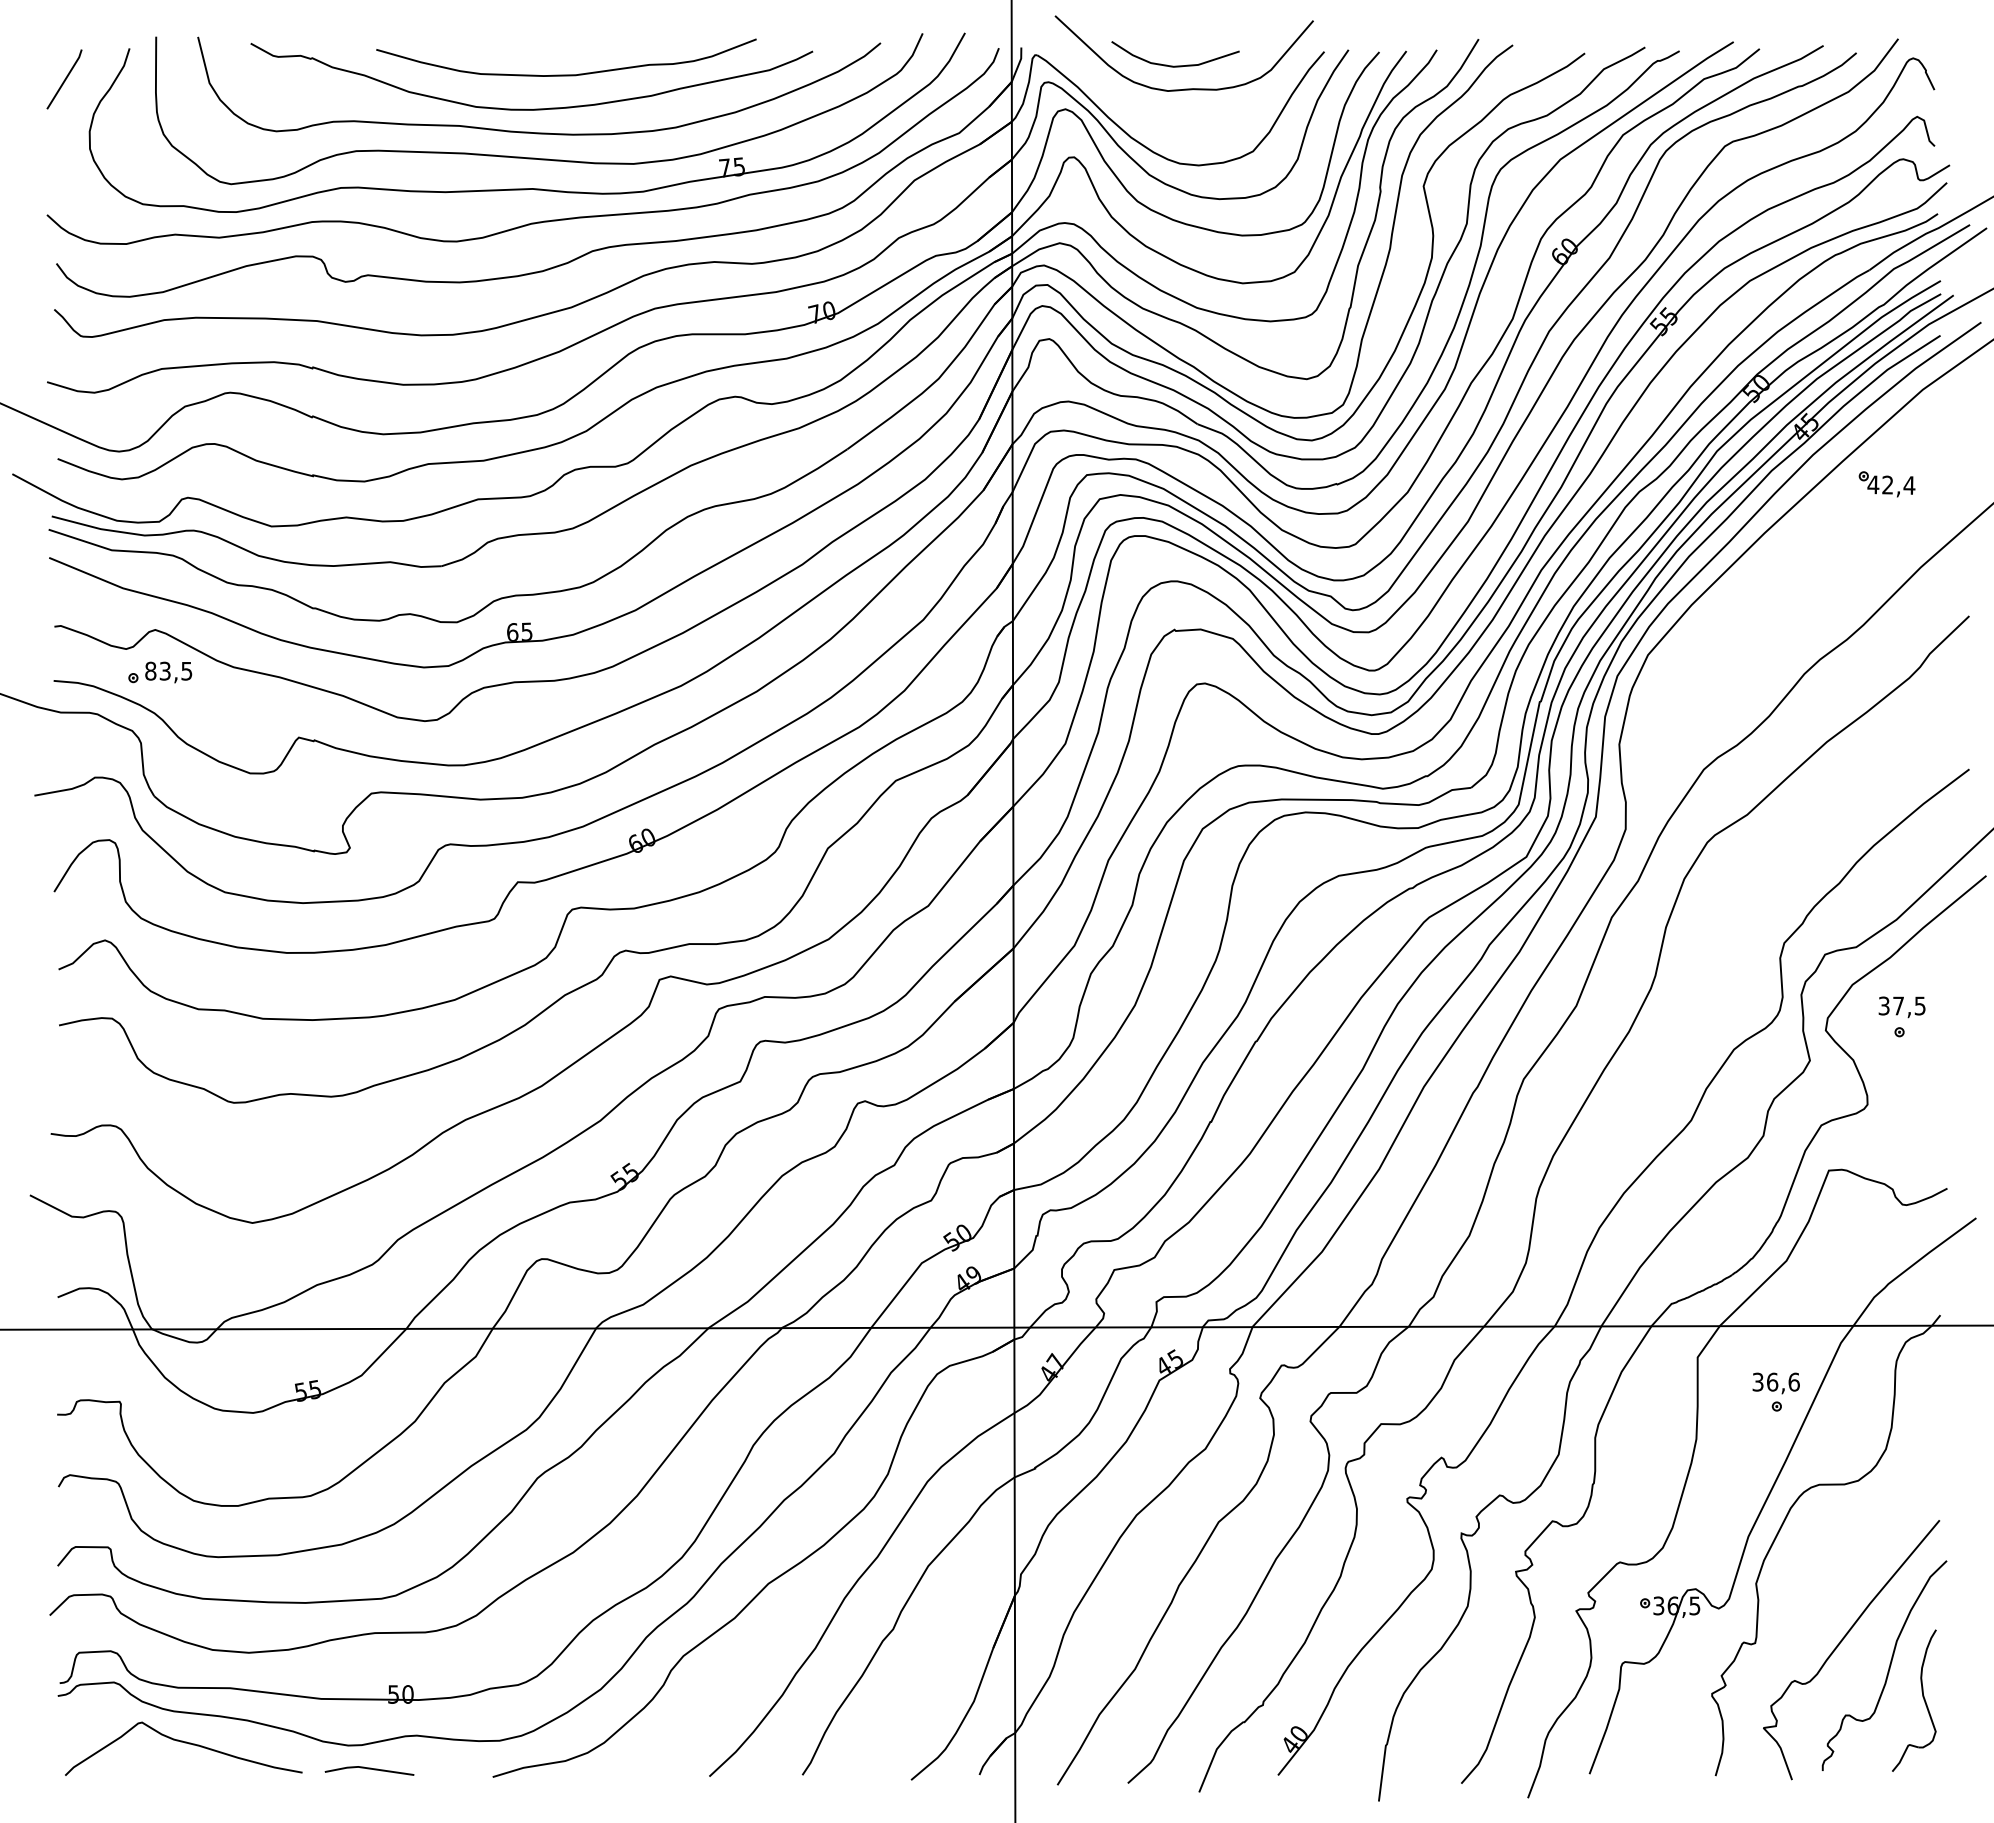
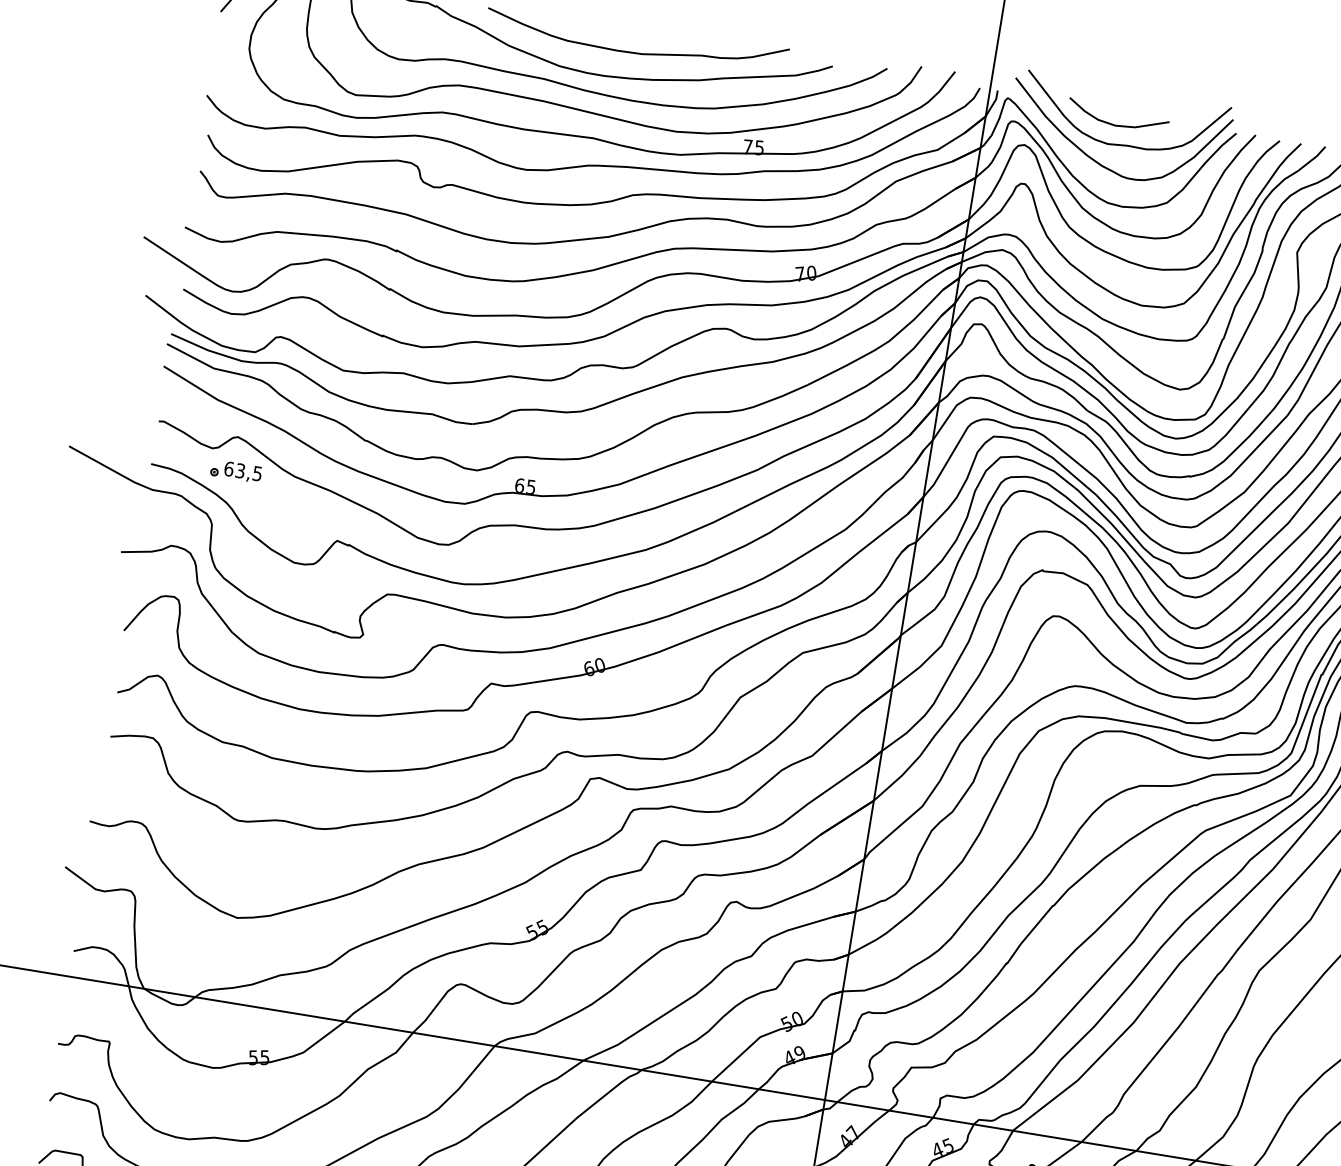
curve: (1160, 115) -> (1098, 162), added
text: (150, 670) -> (228, 468), 83,5 -> 63,5

